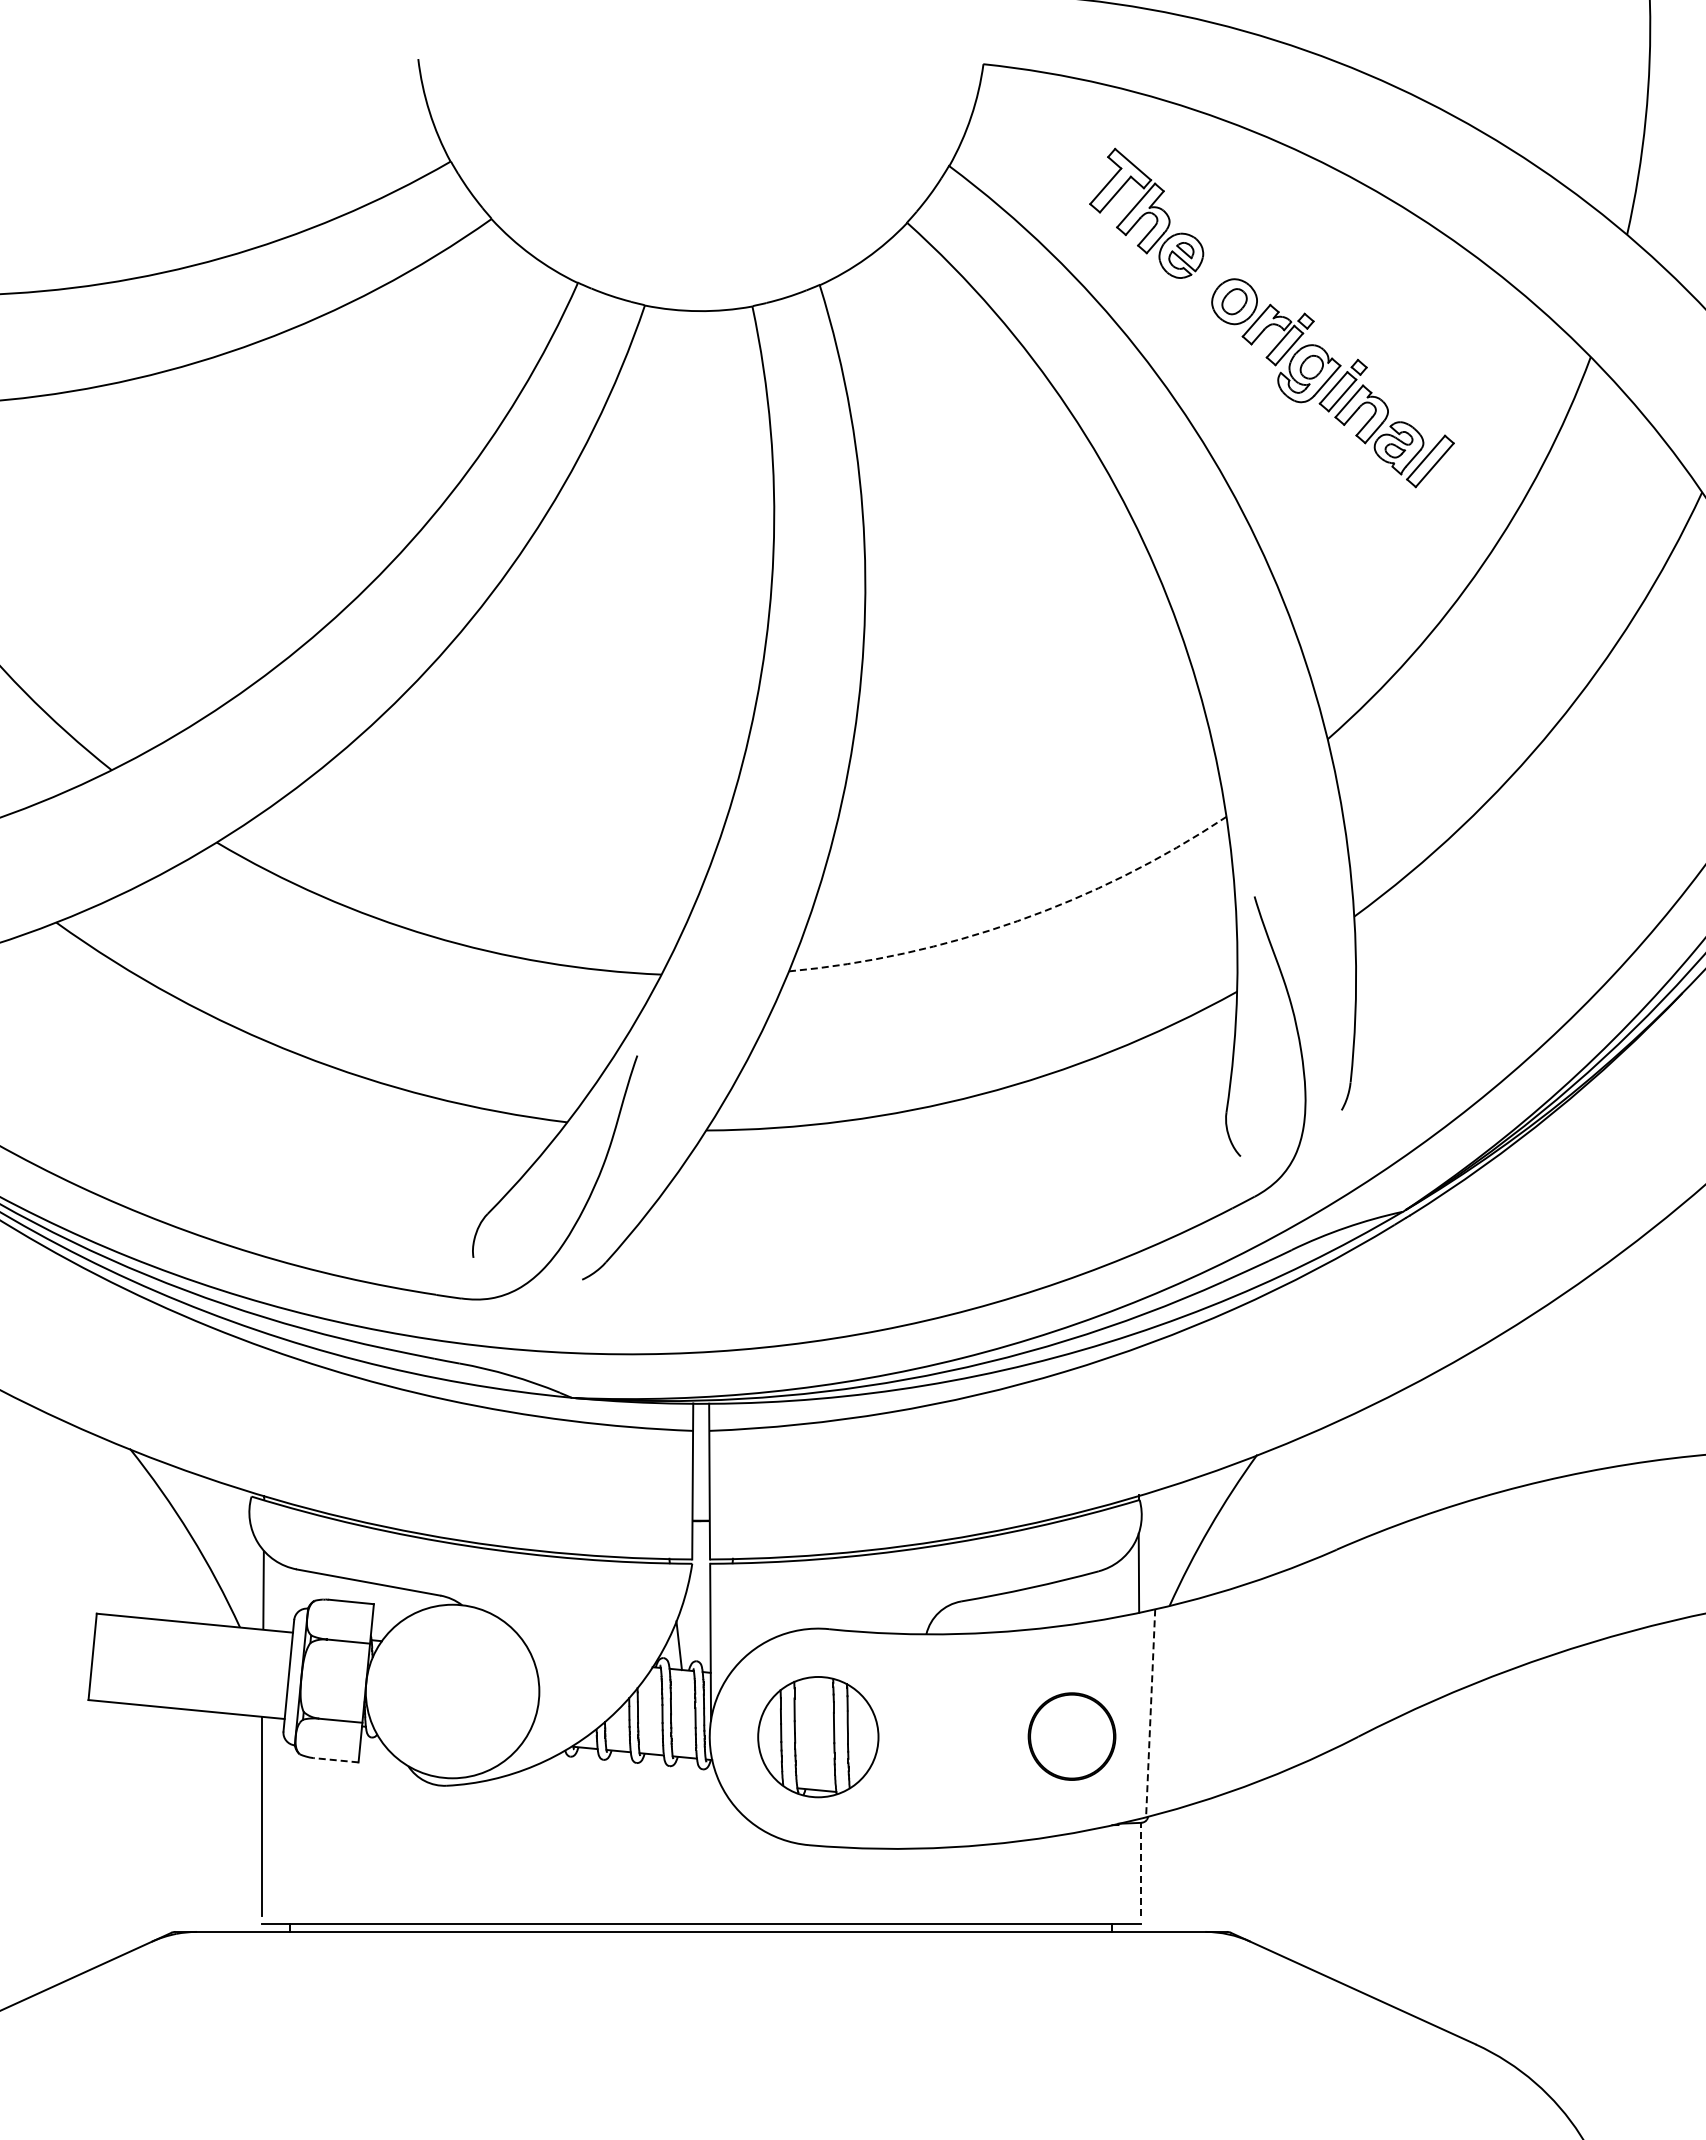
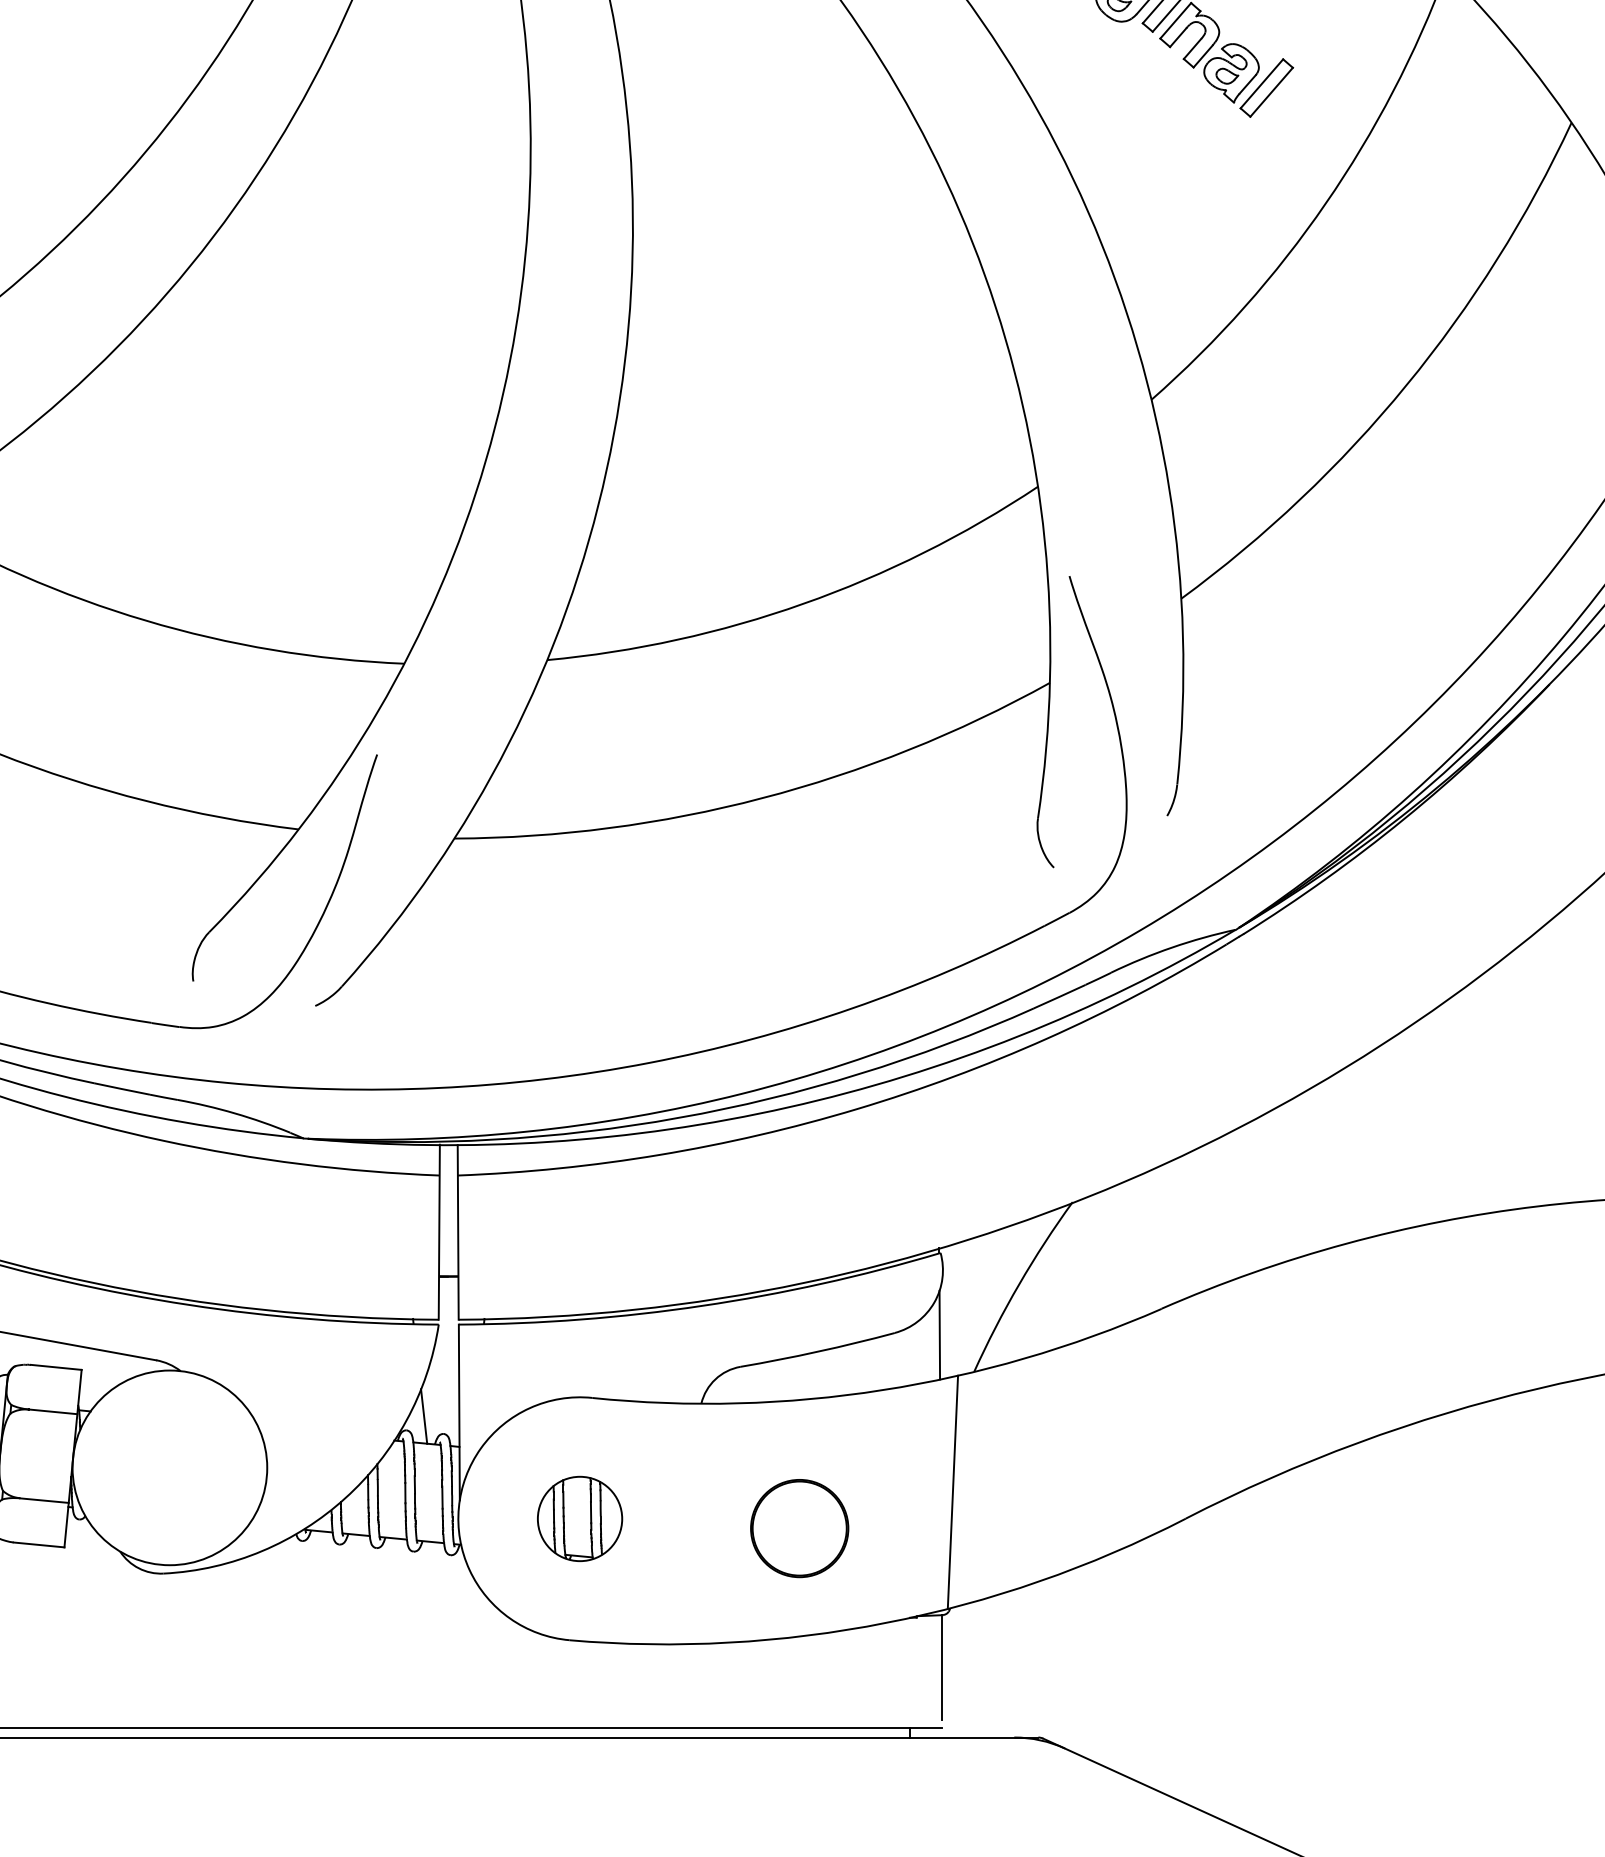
arc: (1017, 921) -> (803, 604), dashed -> solid
line: (1150, 1713) -> (952, 1492), dashed -> solid
part: (817, 1736) -> (579, 1518), size x0.62
part: (1071, 1736) -> (799, 1528), moved
line: (335, 1760) -> (38, 1545), dashed -> solid
line: (1140, 1869) -> (941, 1667), dashed -> solid

